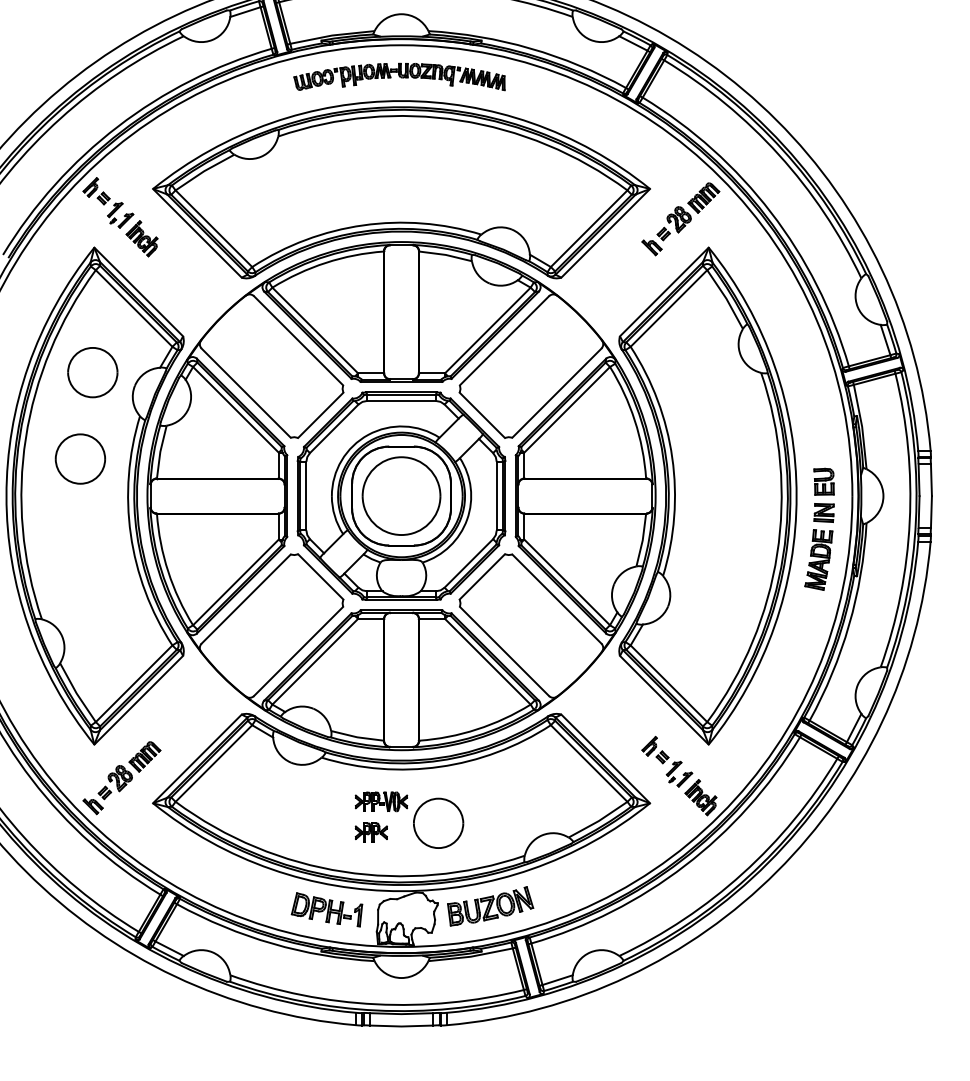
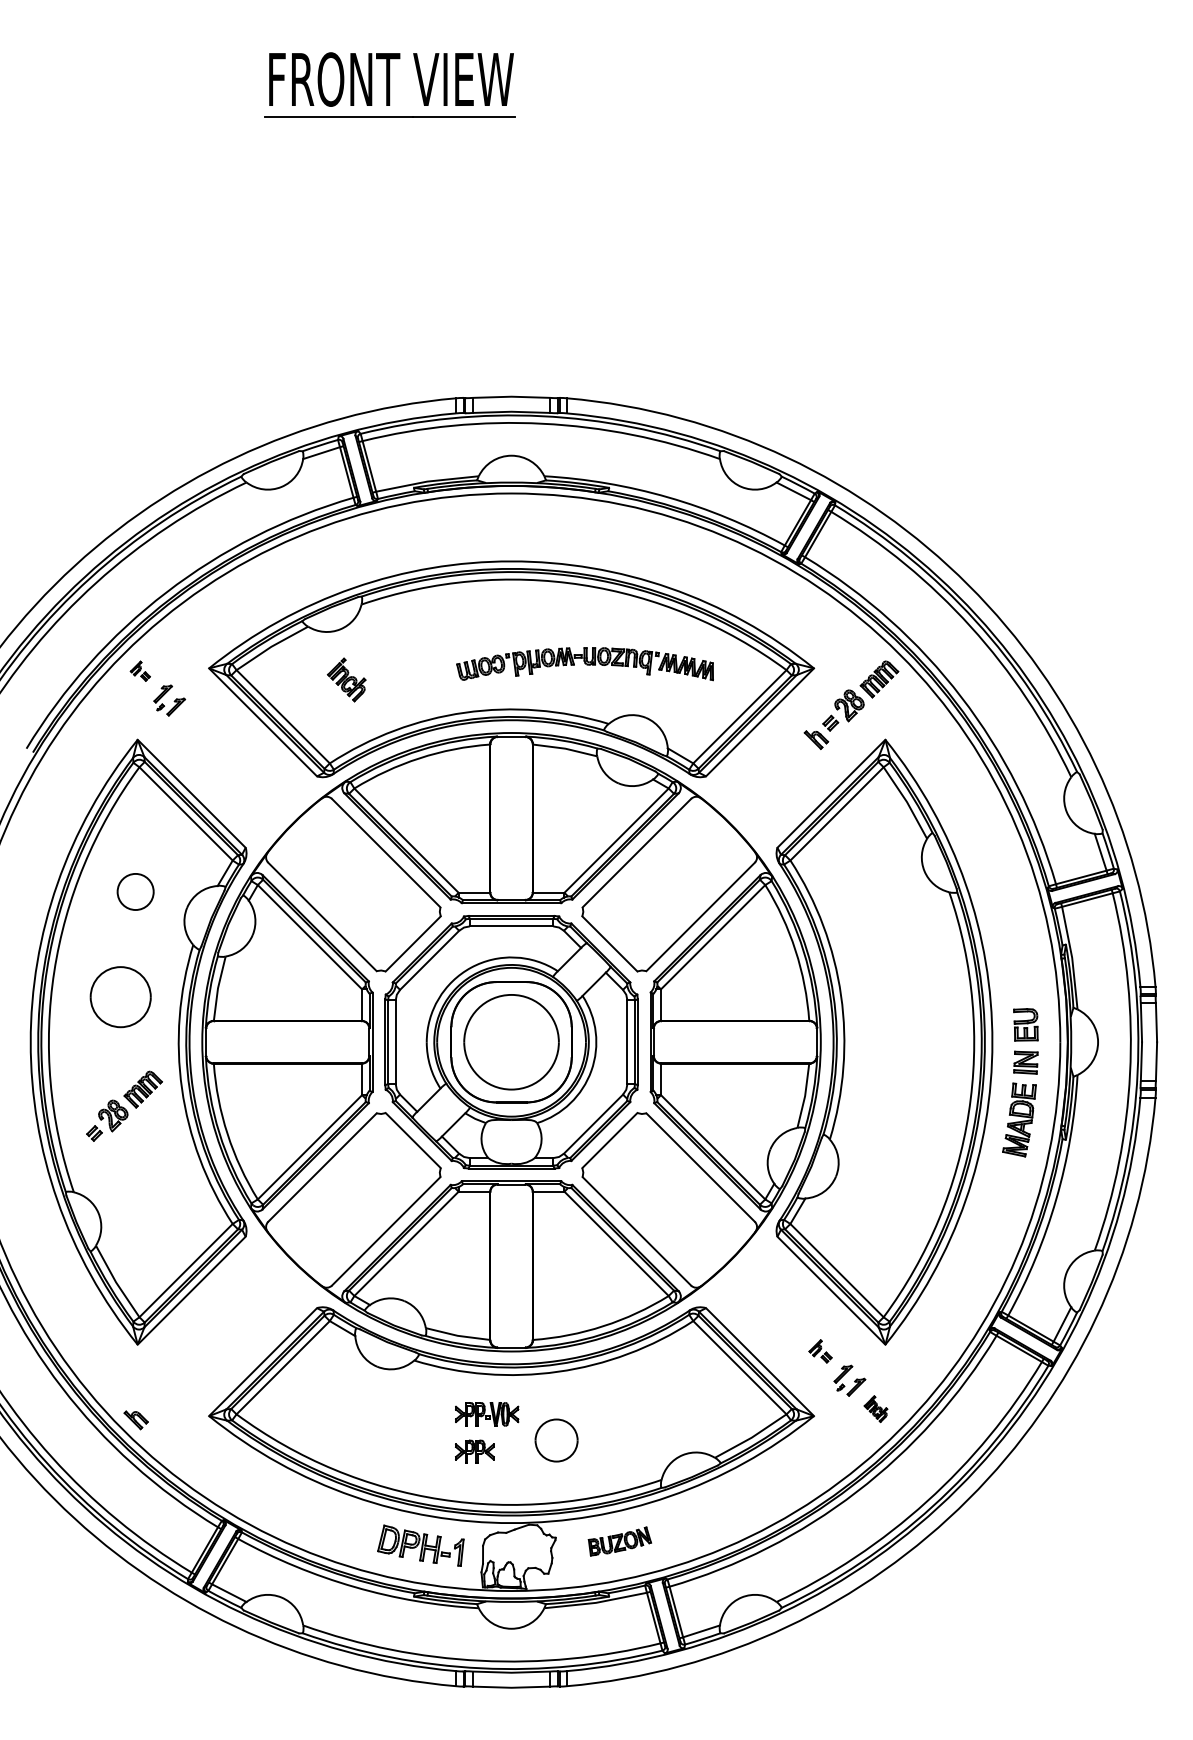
part: (399, 77) -> (584, 664), moved
part: (96, 191) -> (140, 671), size x0.6
part: (141, 238) -> (346, 679), moved
part: (92, 372) -> (135, 891), size x0.6
part: (655, 750) -> (820, 1351), size x0.7
part: (129, 769) -> (124, 1105), moved
part: (700, 797) -> (875, 1408), size x0.6
part: (438, 823) -> (556, 1440), size x0.7
part: (490, 906) -> (619, 1541), size x0.6

